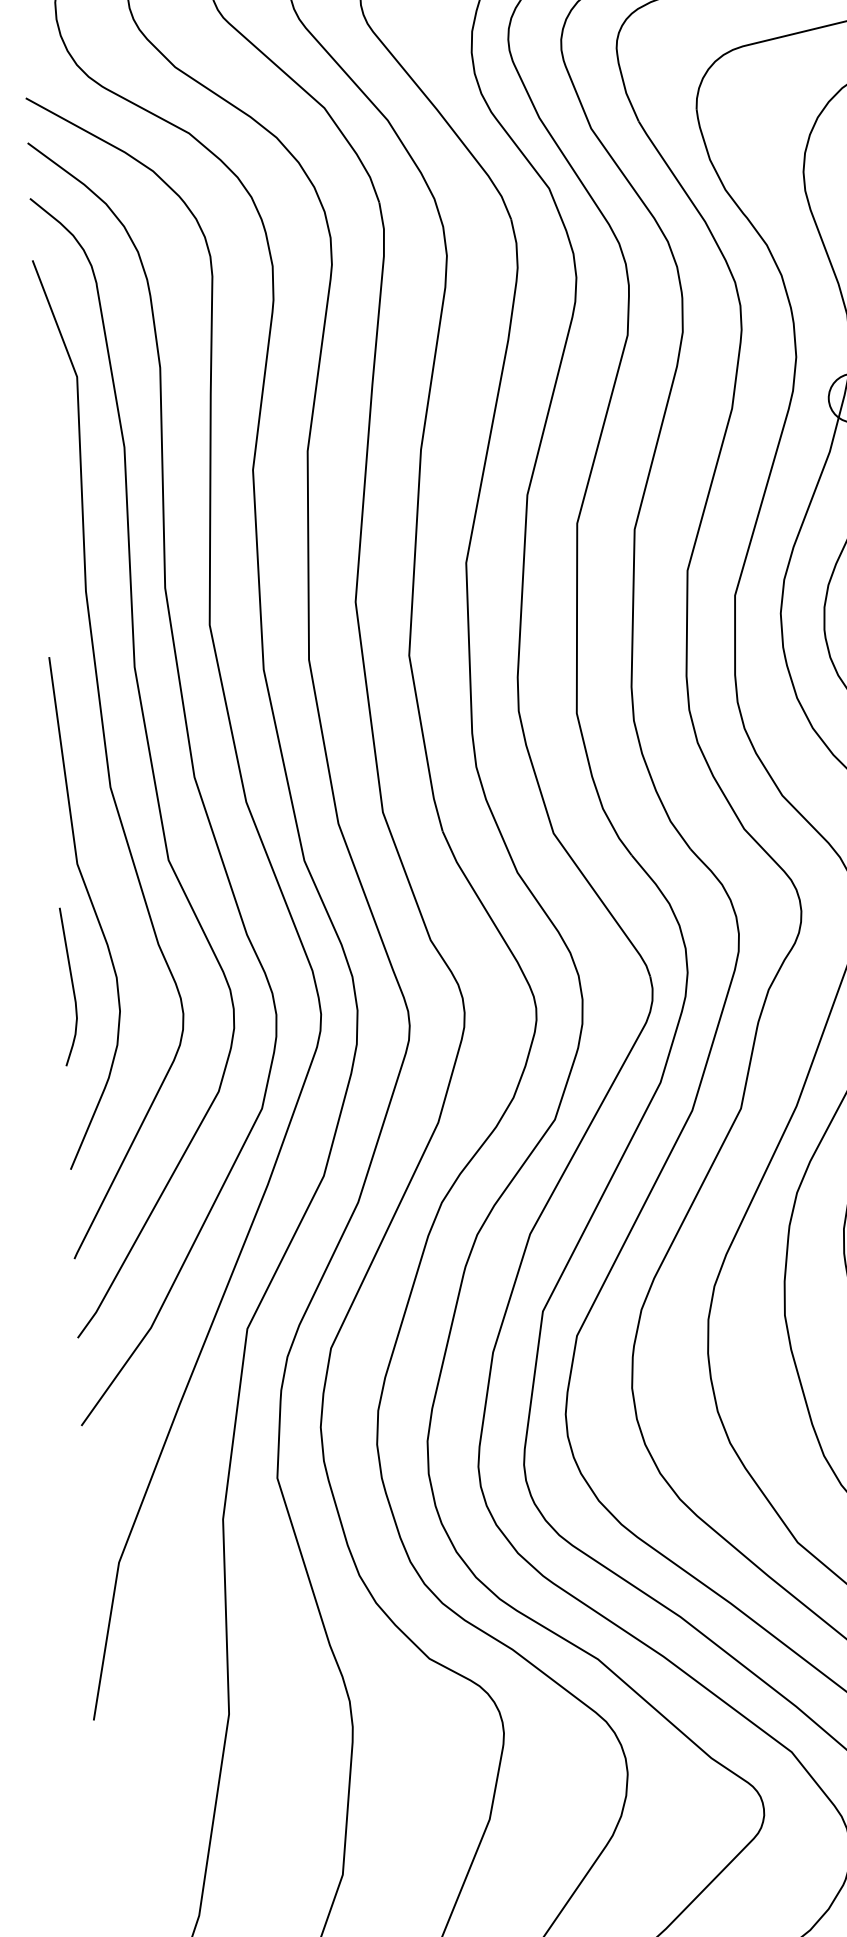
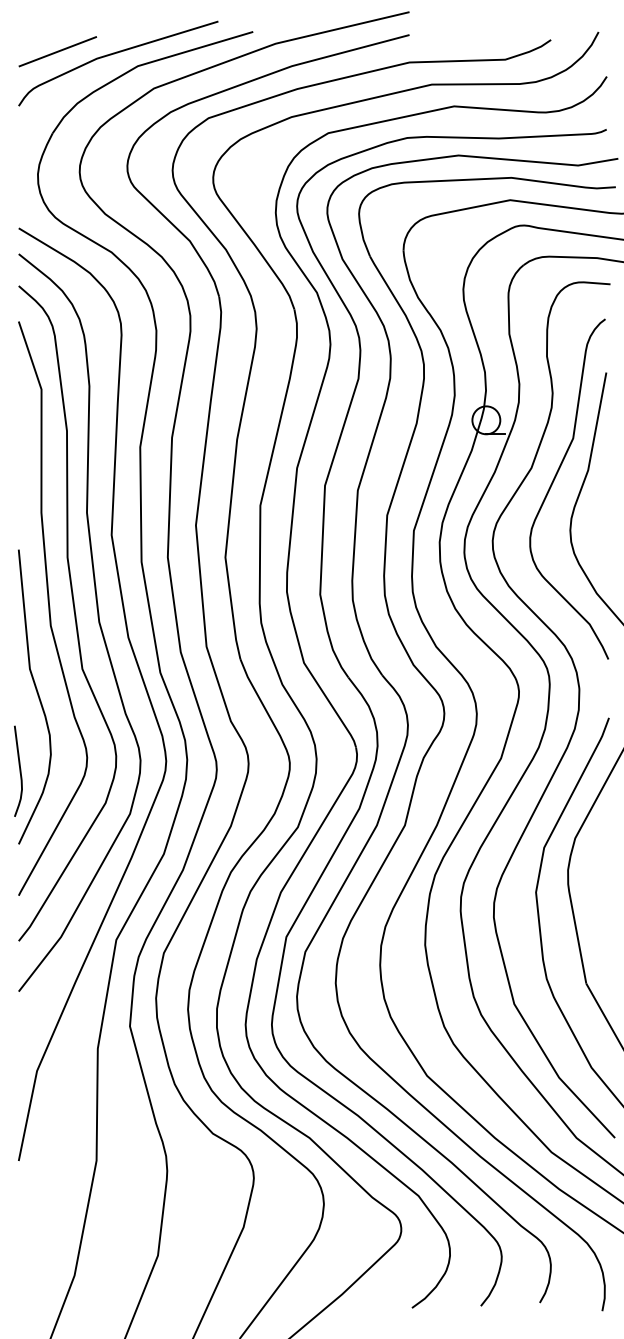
curve: (71, 985) -> (19, 770), moved

